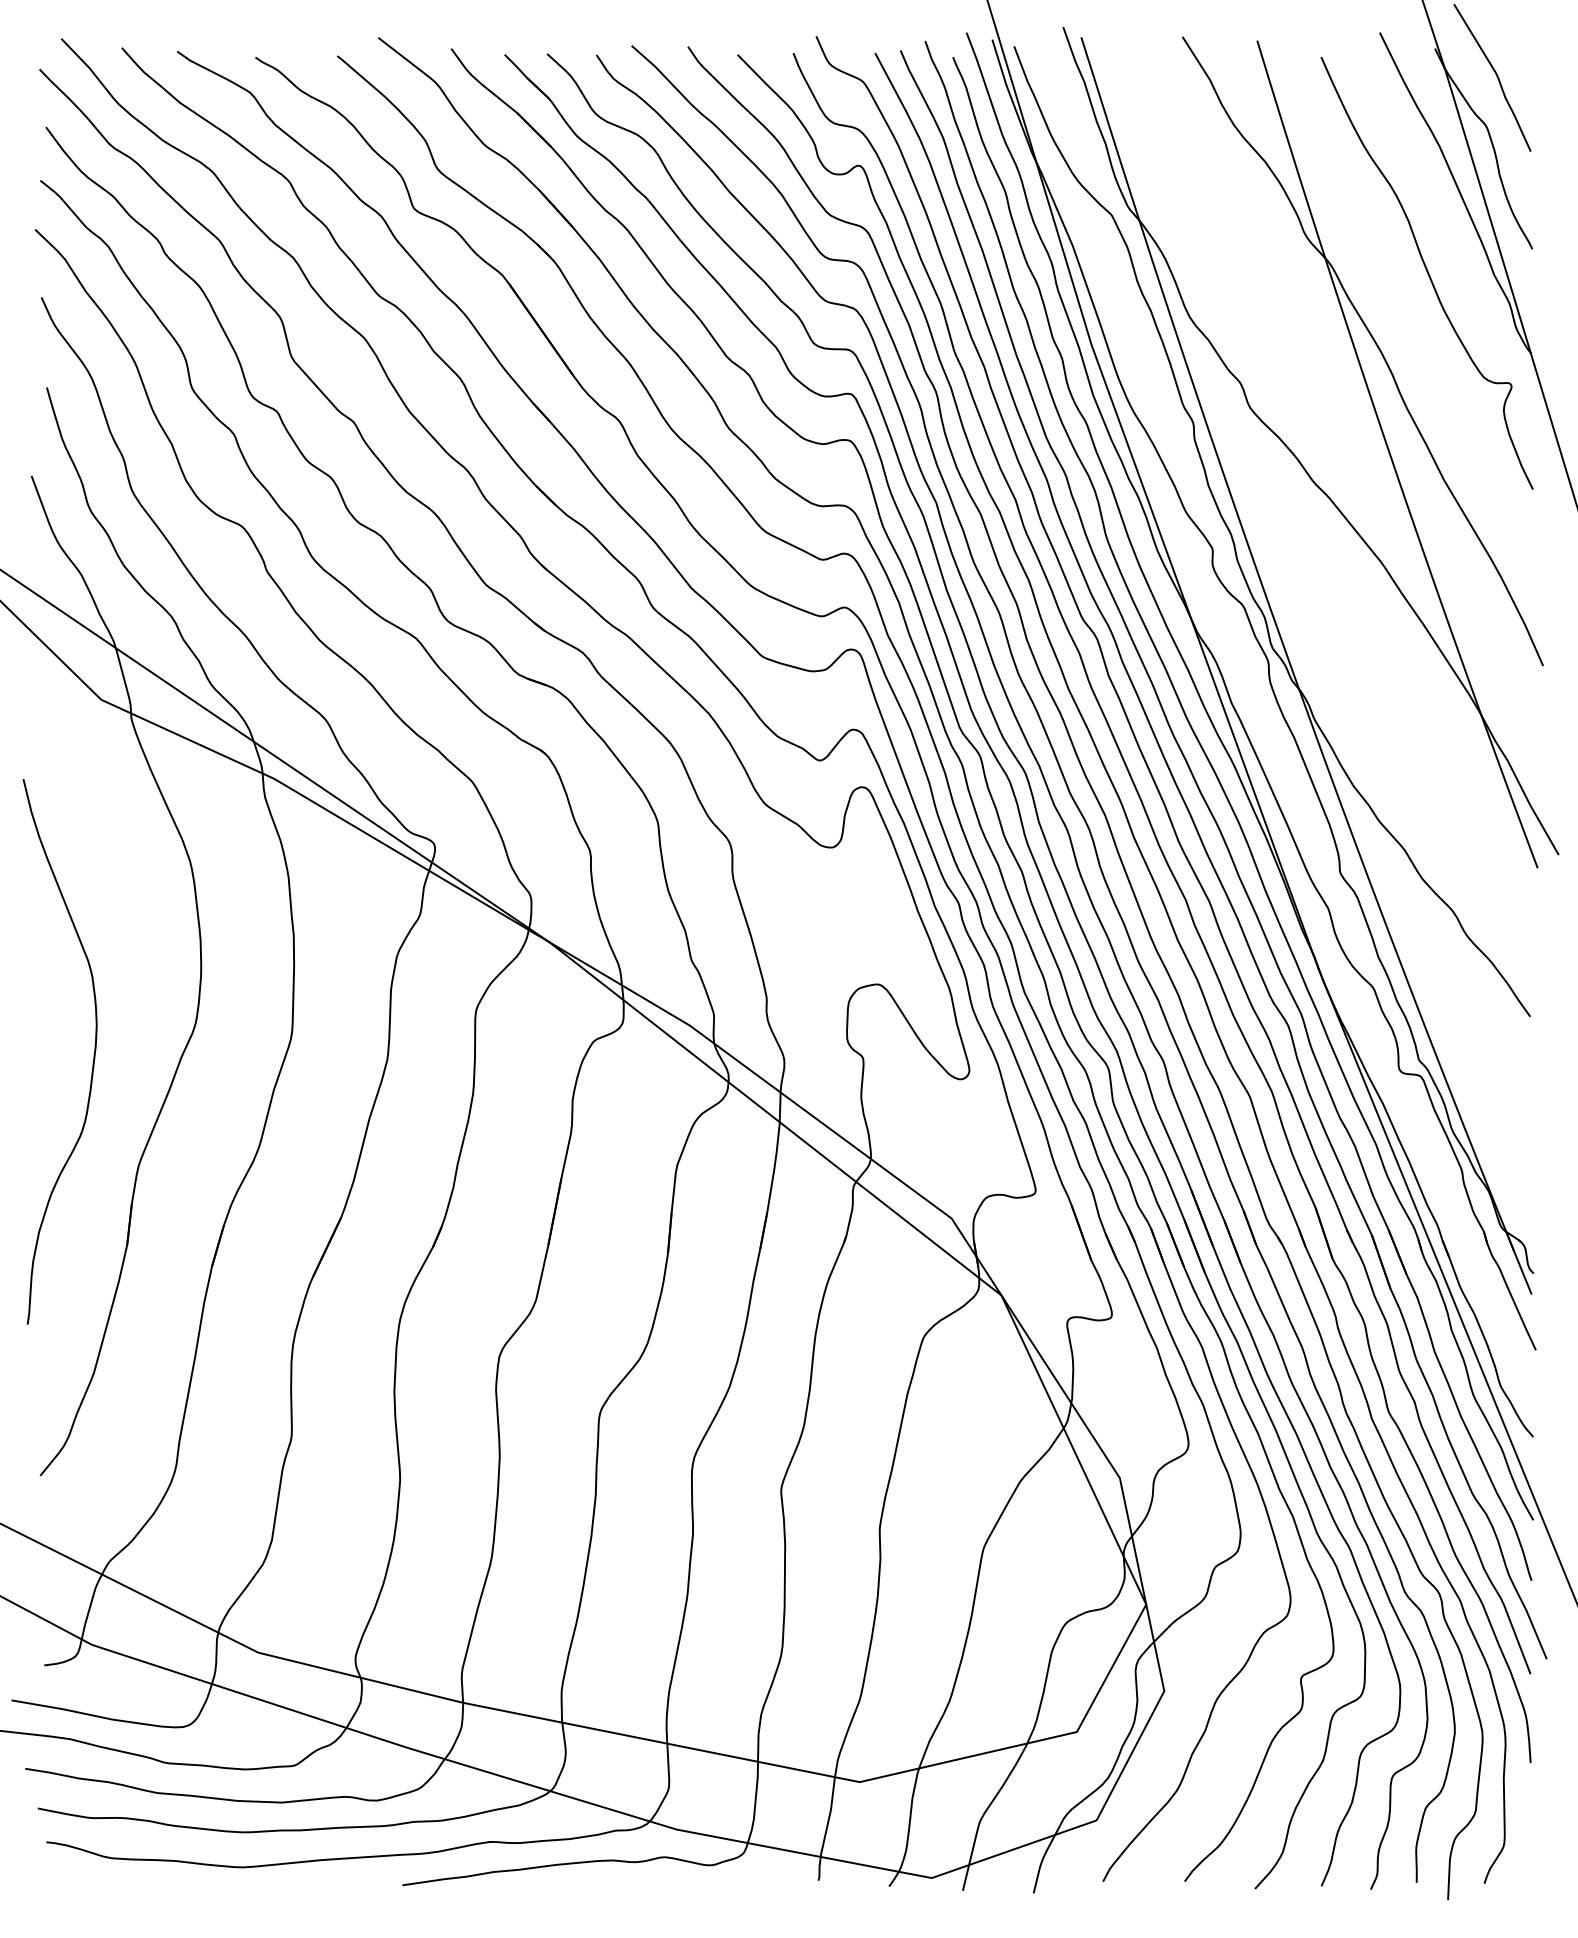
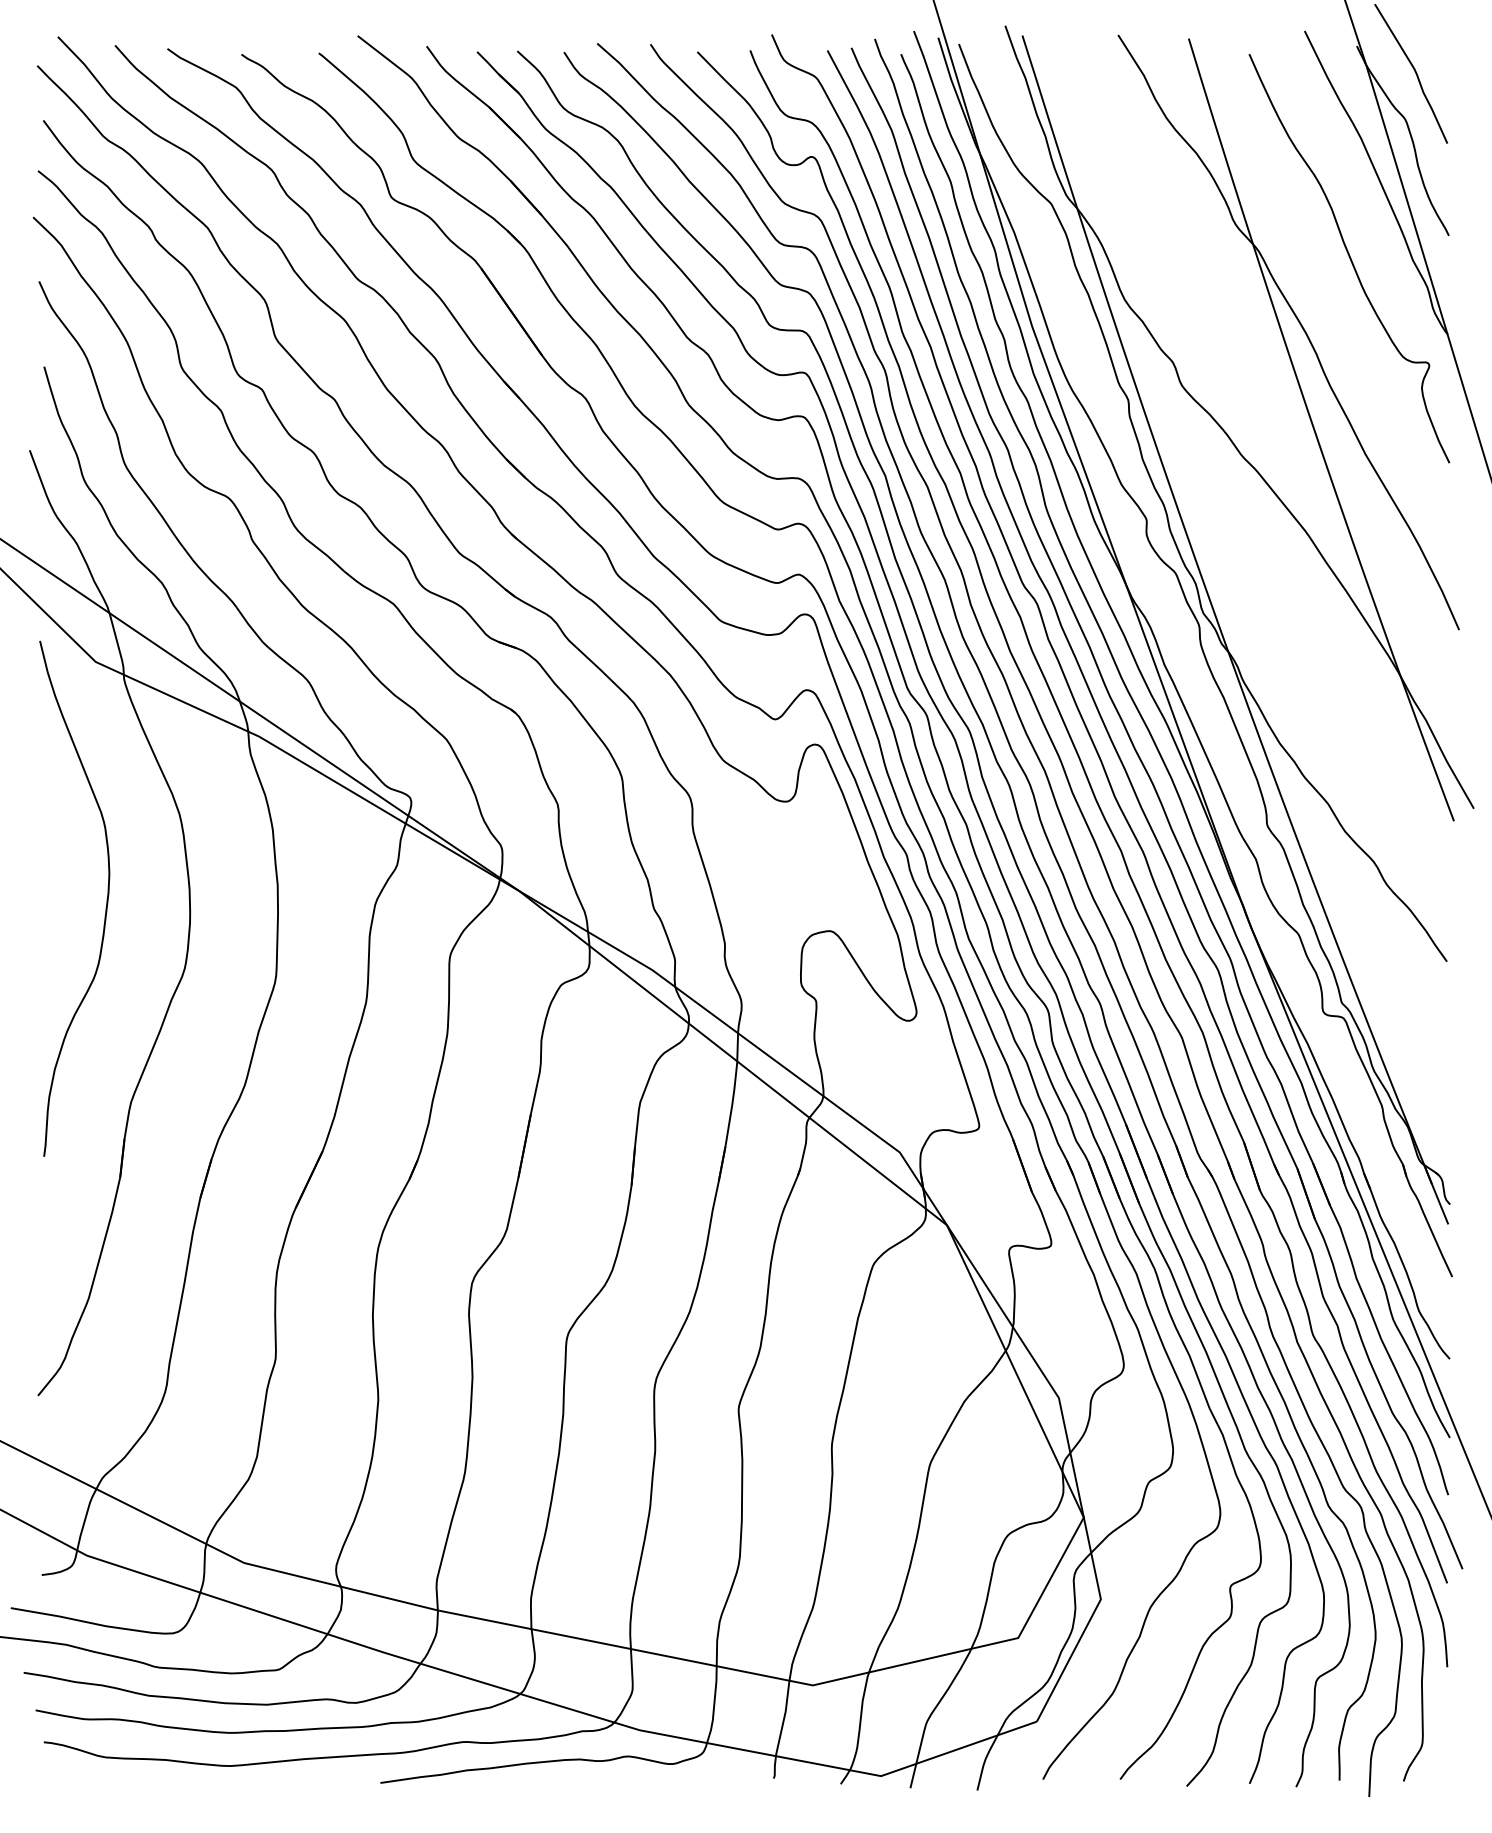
curve: (93, 1052) -> (106, 899), moved

